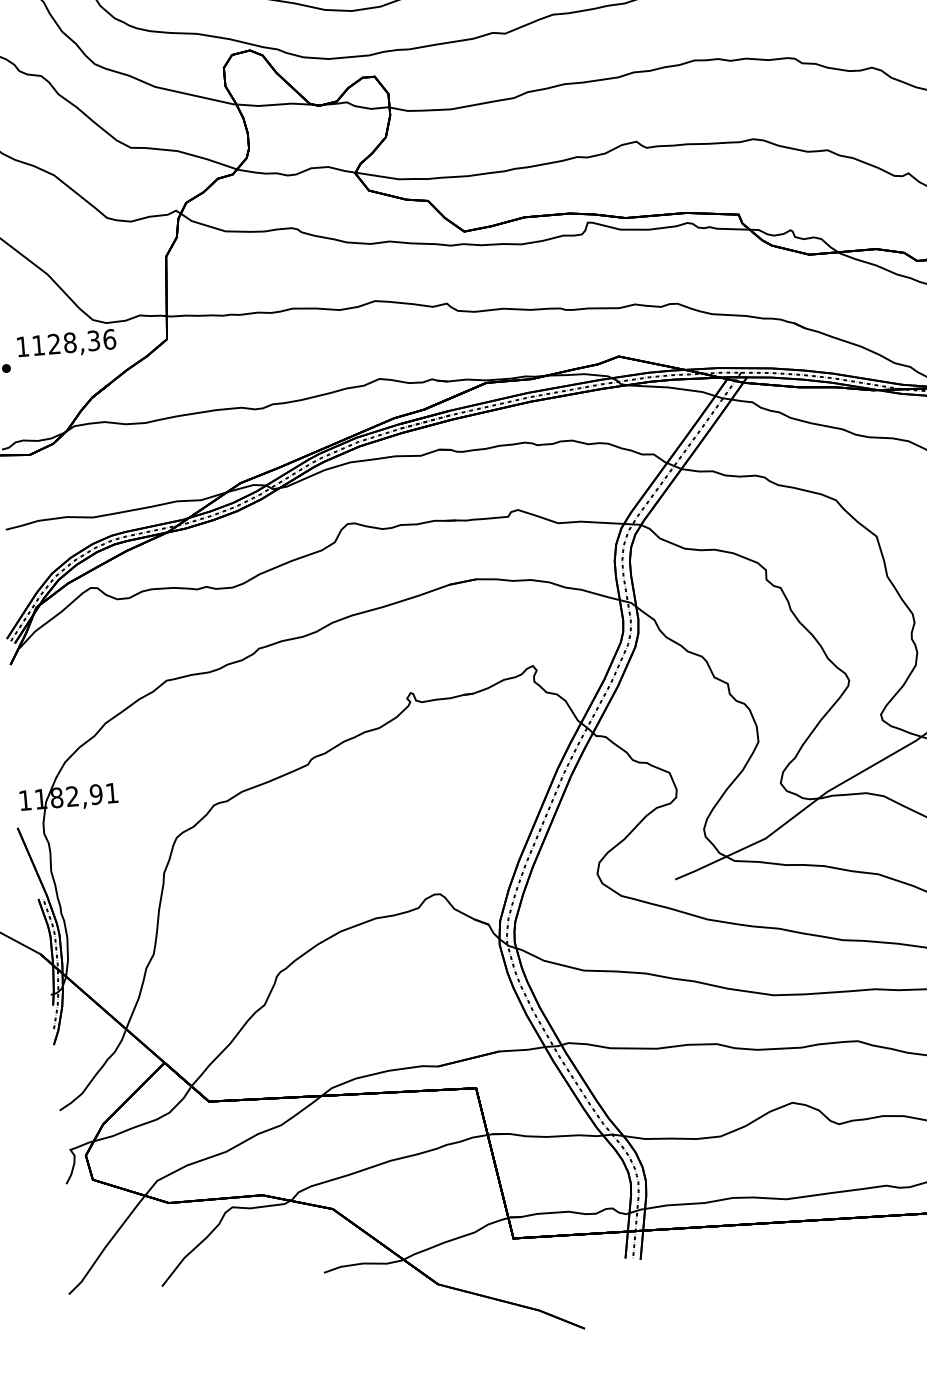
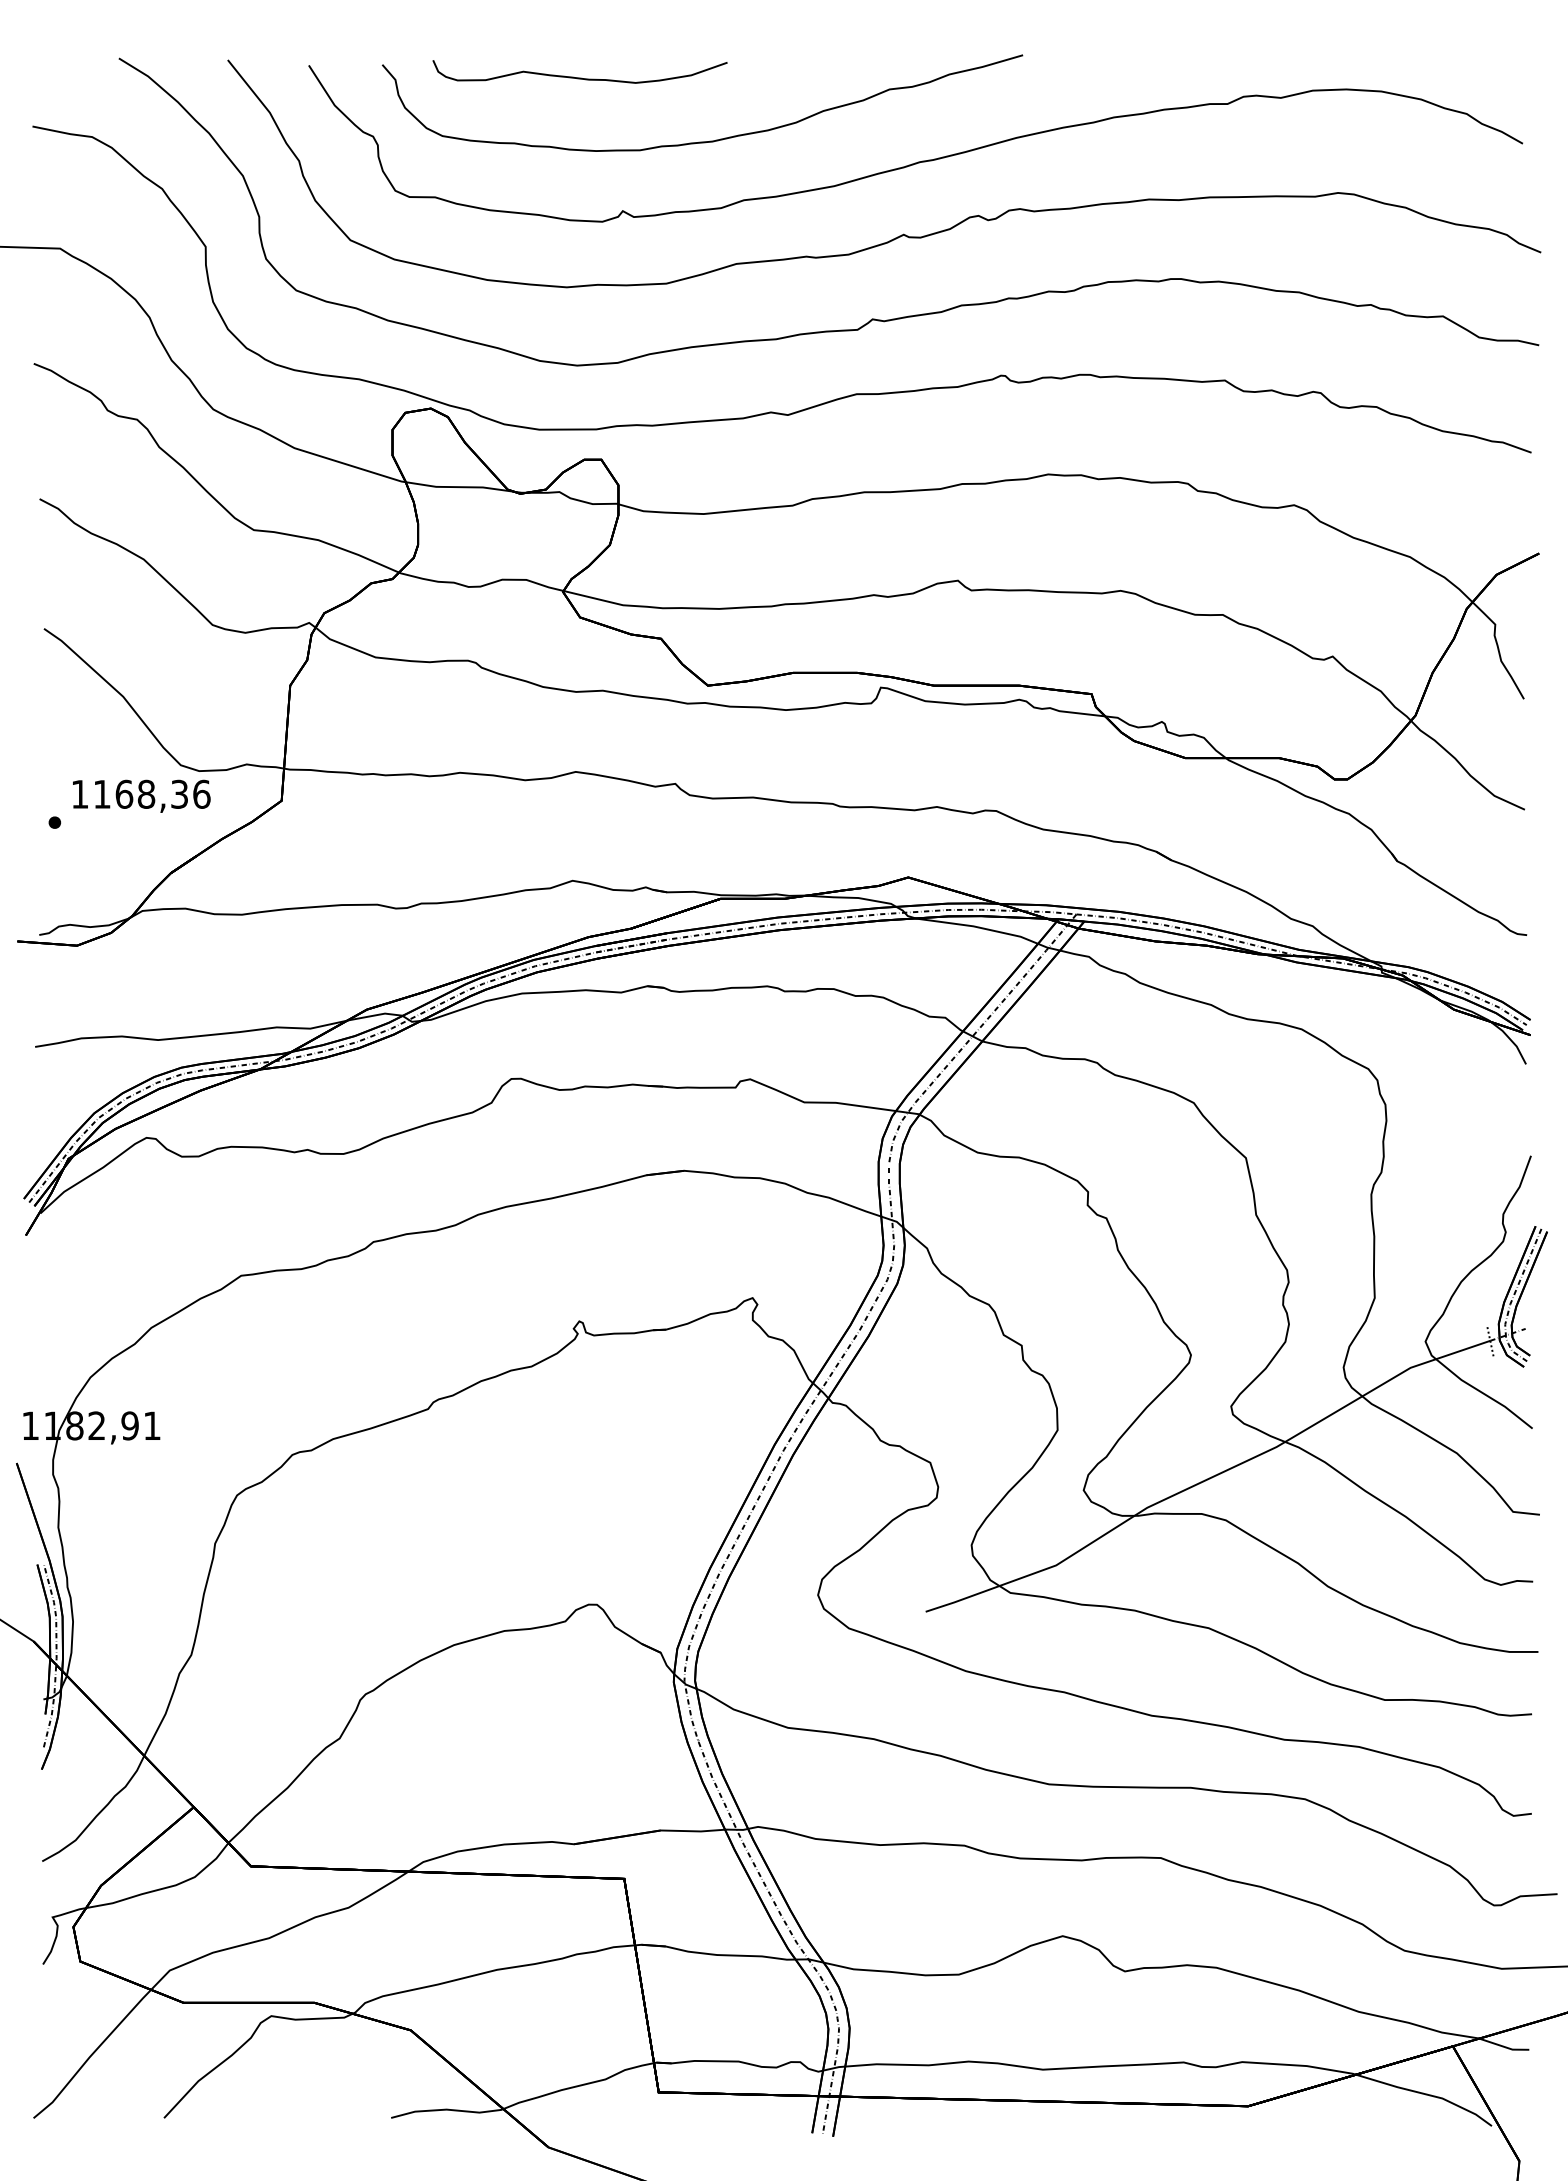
text: (54, 343) -> (124, 793), 1128,36 -> 1168,36

